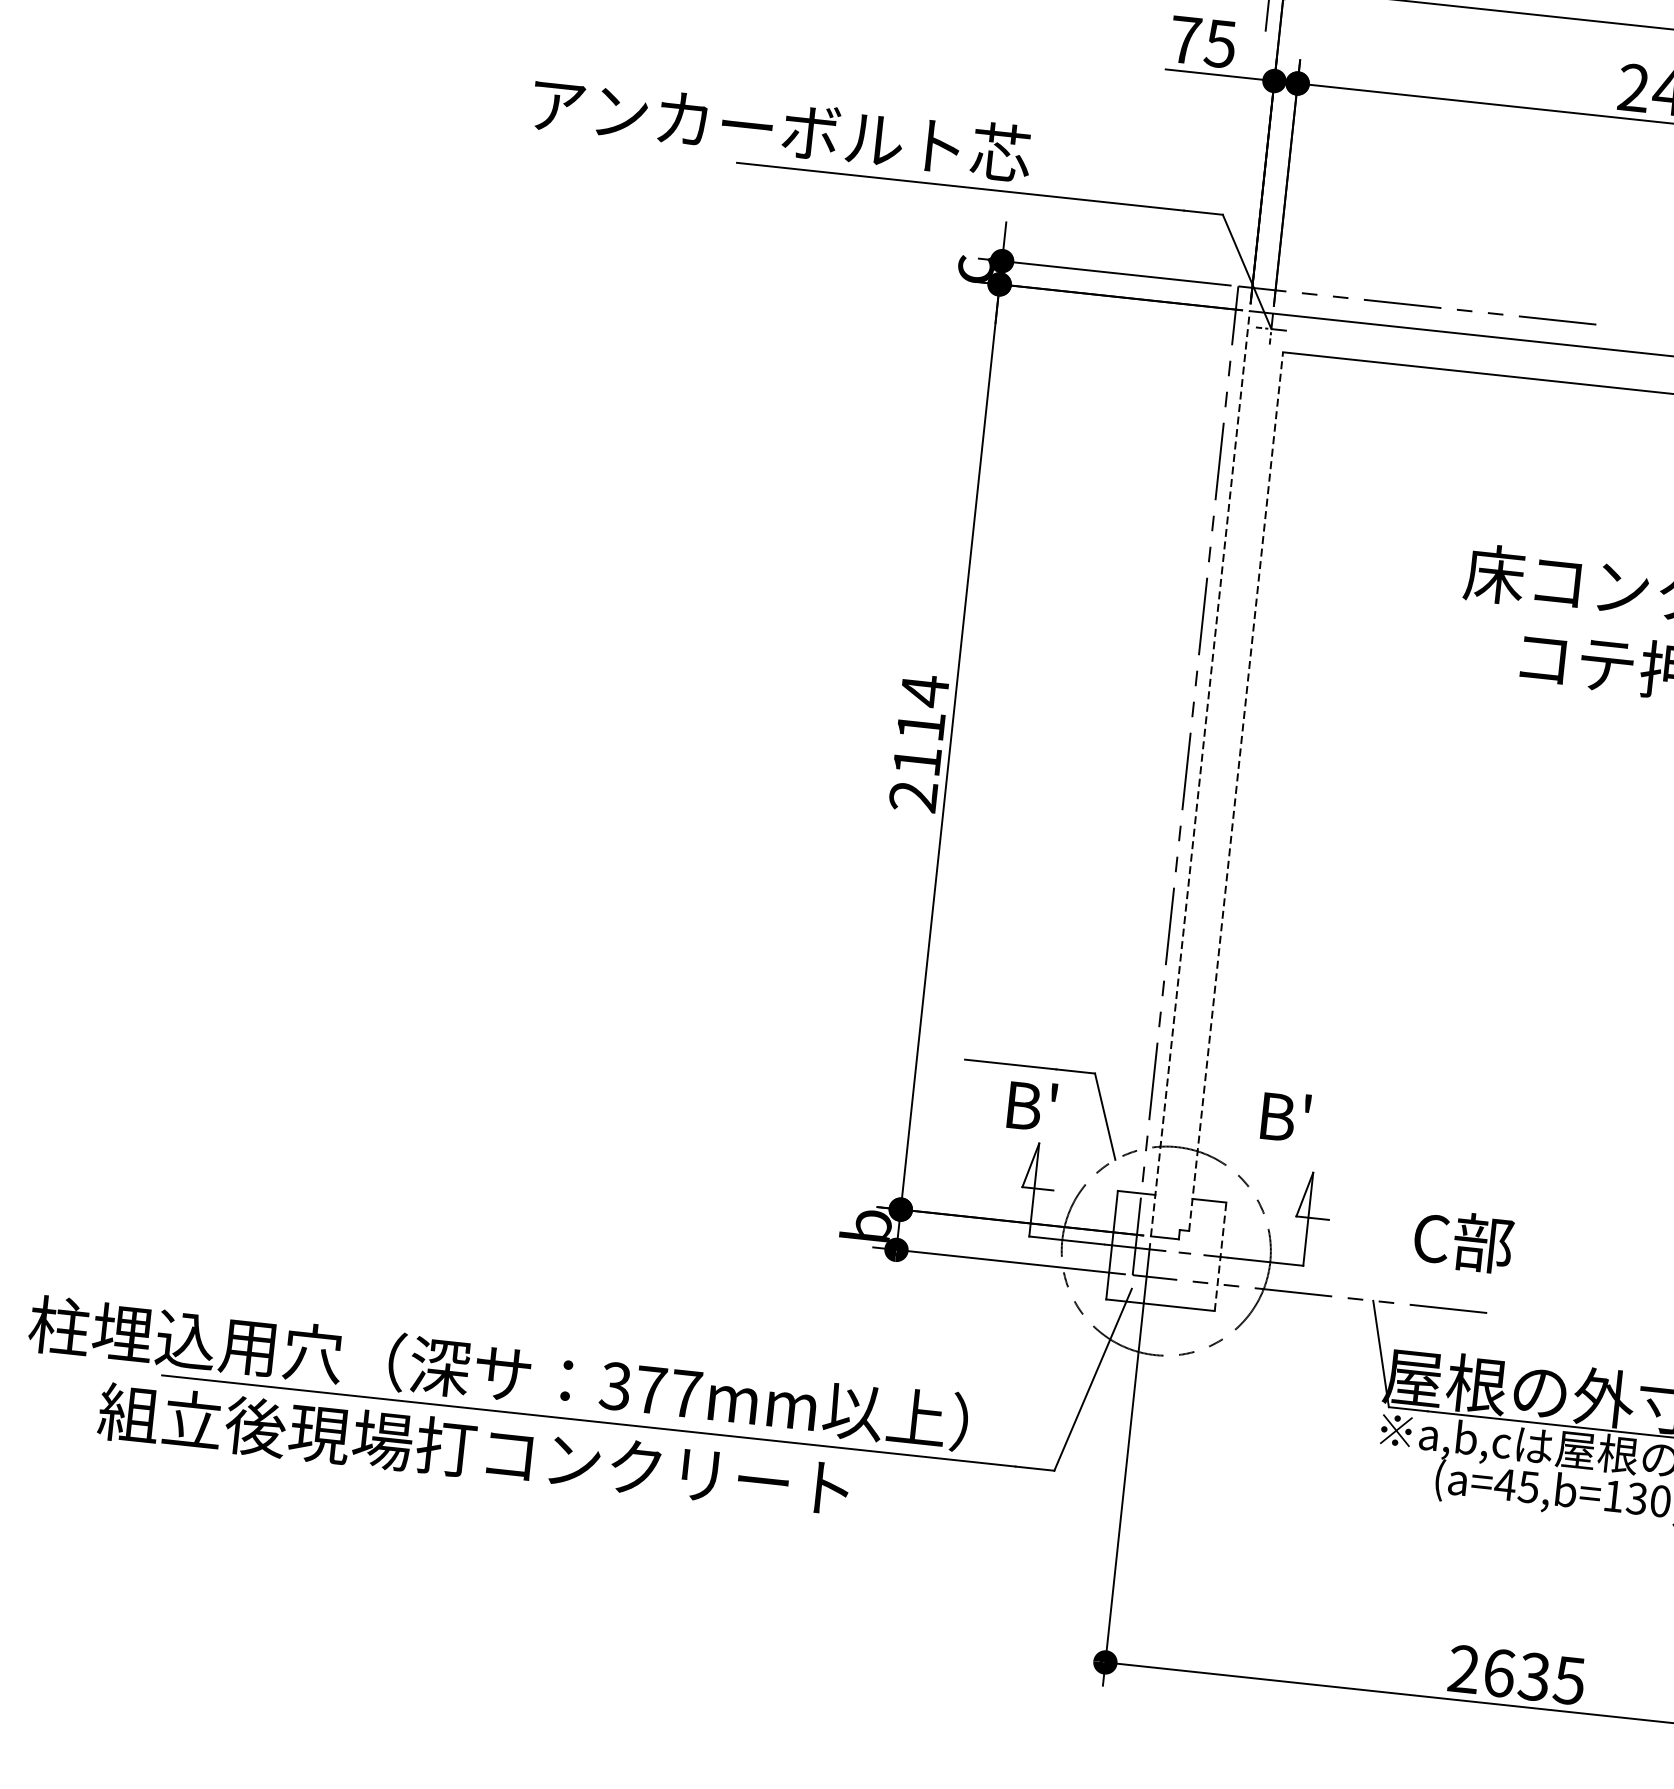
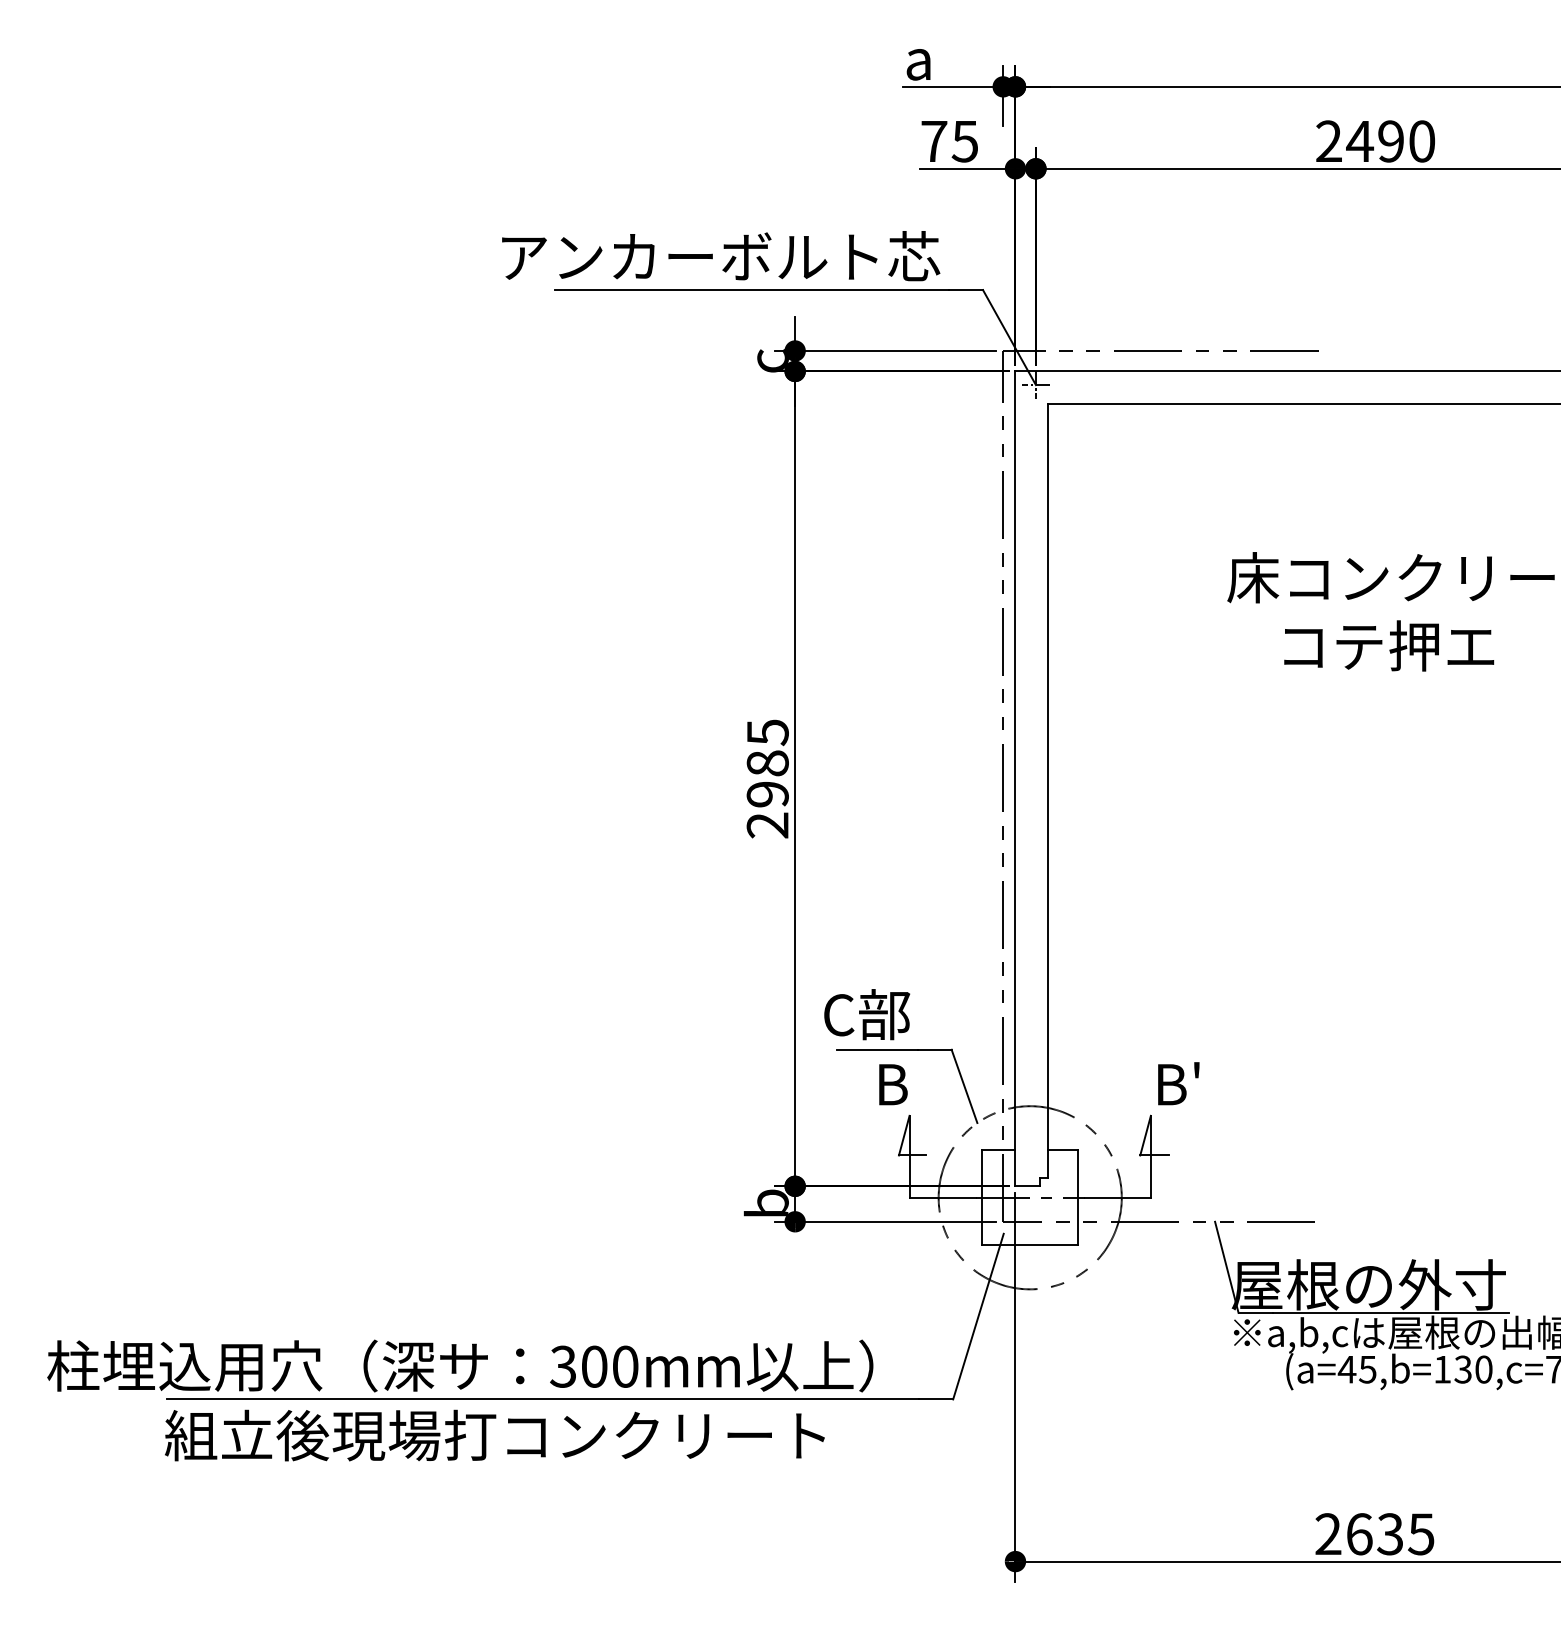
text: (782, 129) -> (721, 256), moved
text: (920, 725) -> (767, 762), 2114 -> 2985
line: (1200, 773) -> (1015, 778), dashed -> solid
line: (1236, 792) -> (1048, 791), dashed -> solid
text: (1053, 1092) -> (917, 1070), B' -> B
text: (1285, 1116) -> (1178, 1083), moved
text: (1463, 1241) -> (867, 1014), moved
line: (1221, 1256) -> (1078, 1197), dashed -> solid
text: (669, 1391) -> (610, 1366), 377mm -> 300mm
text: (473, 1450) -> (494, 1435), moved

